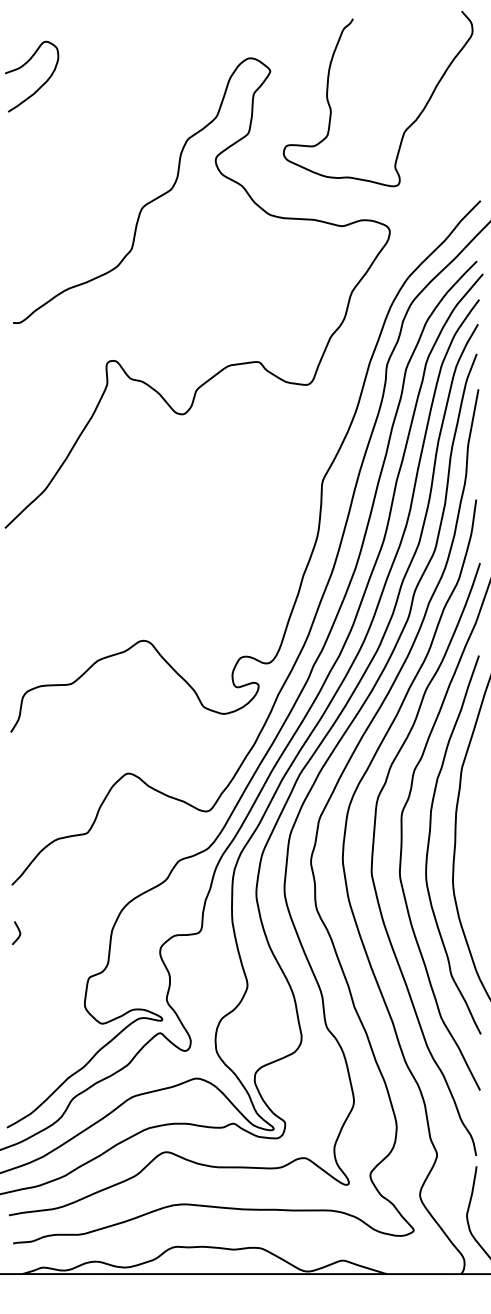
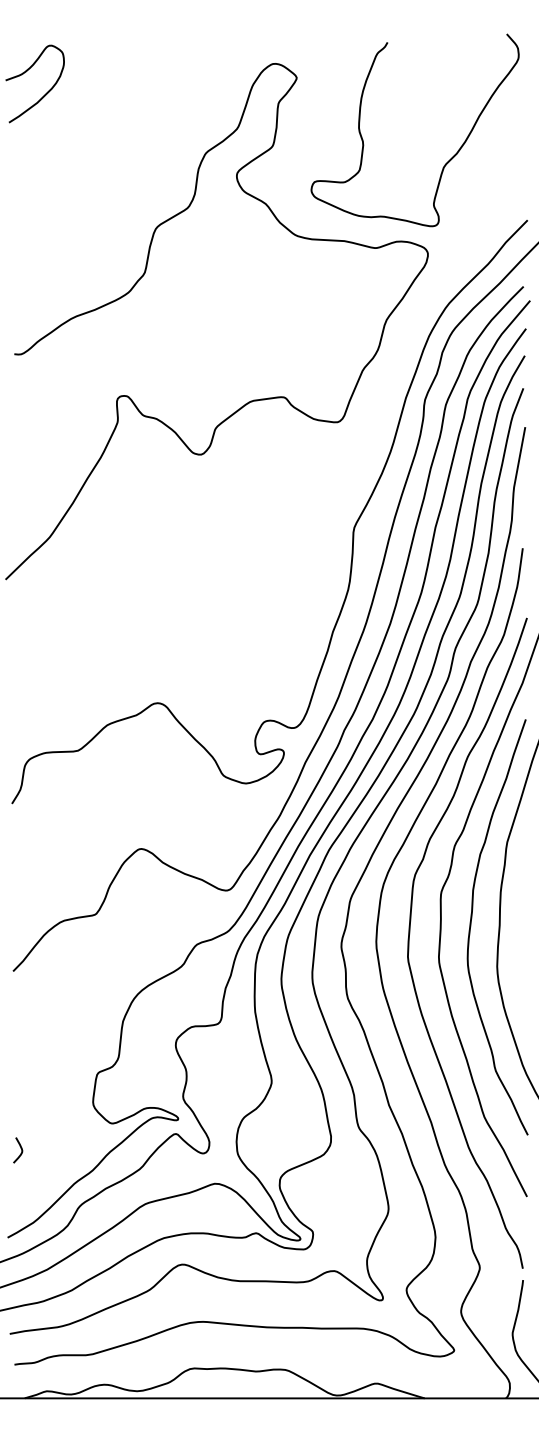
curve: (407, 127) -> (447, 161), moved
curve: (18, 931) -> (20, 1148), moved

